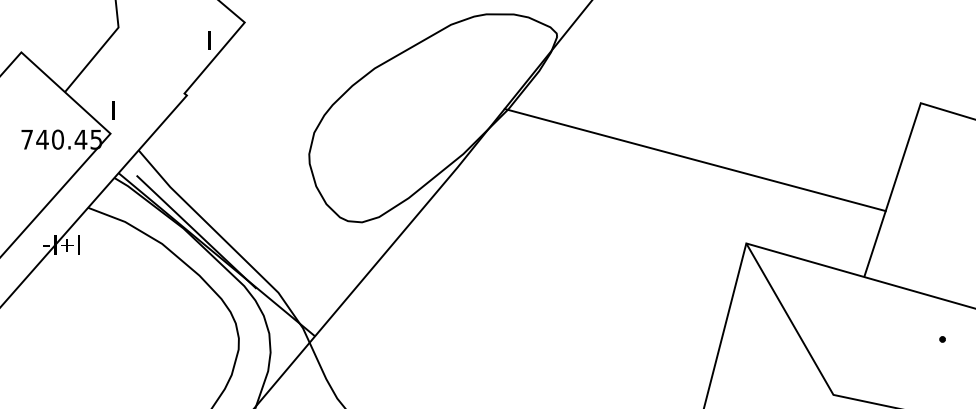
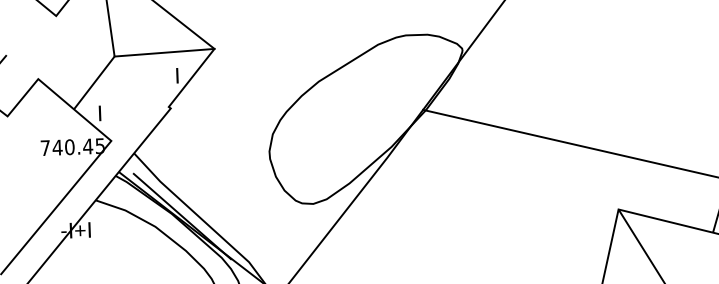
line: (181, 24) -> (164, 52), added
text: (209, 40) -> (177, 75), moved
text: (113, 110) -> (99, 113), moved

